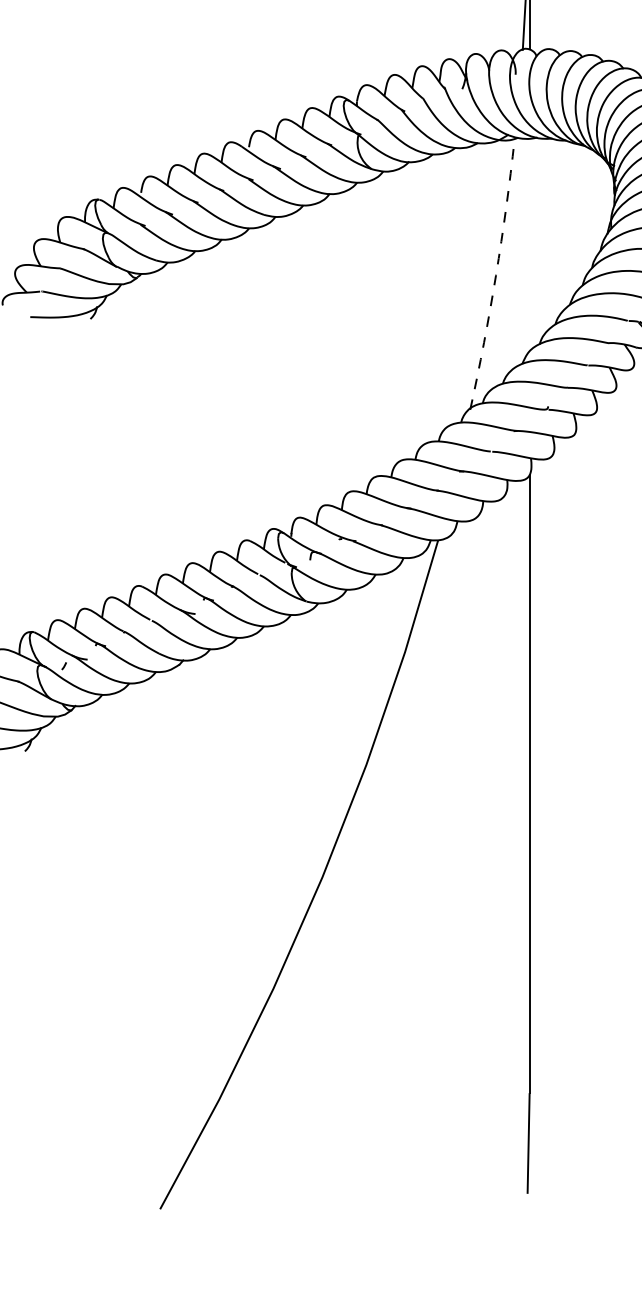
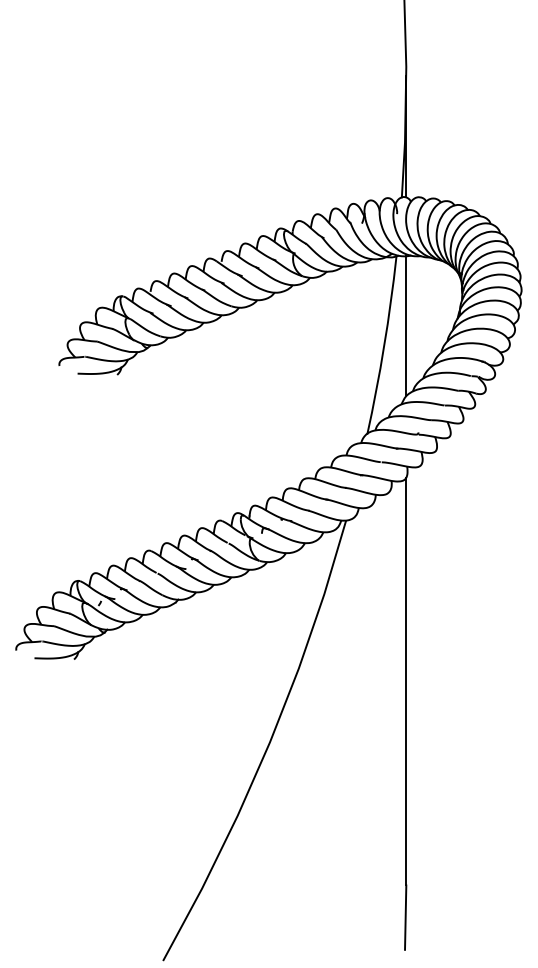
line: (529, 245) -> (406, 326), added
arc: (496, 275) -> (384, 346), dashed -> solid

